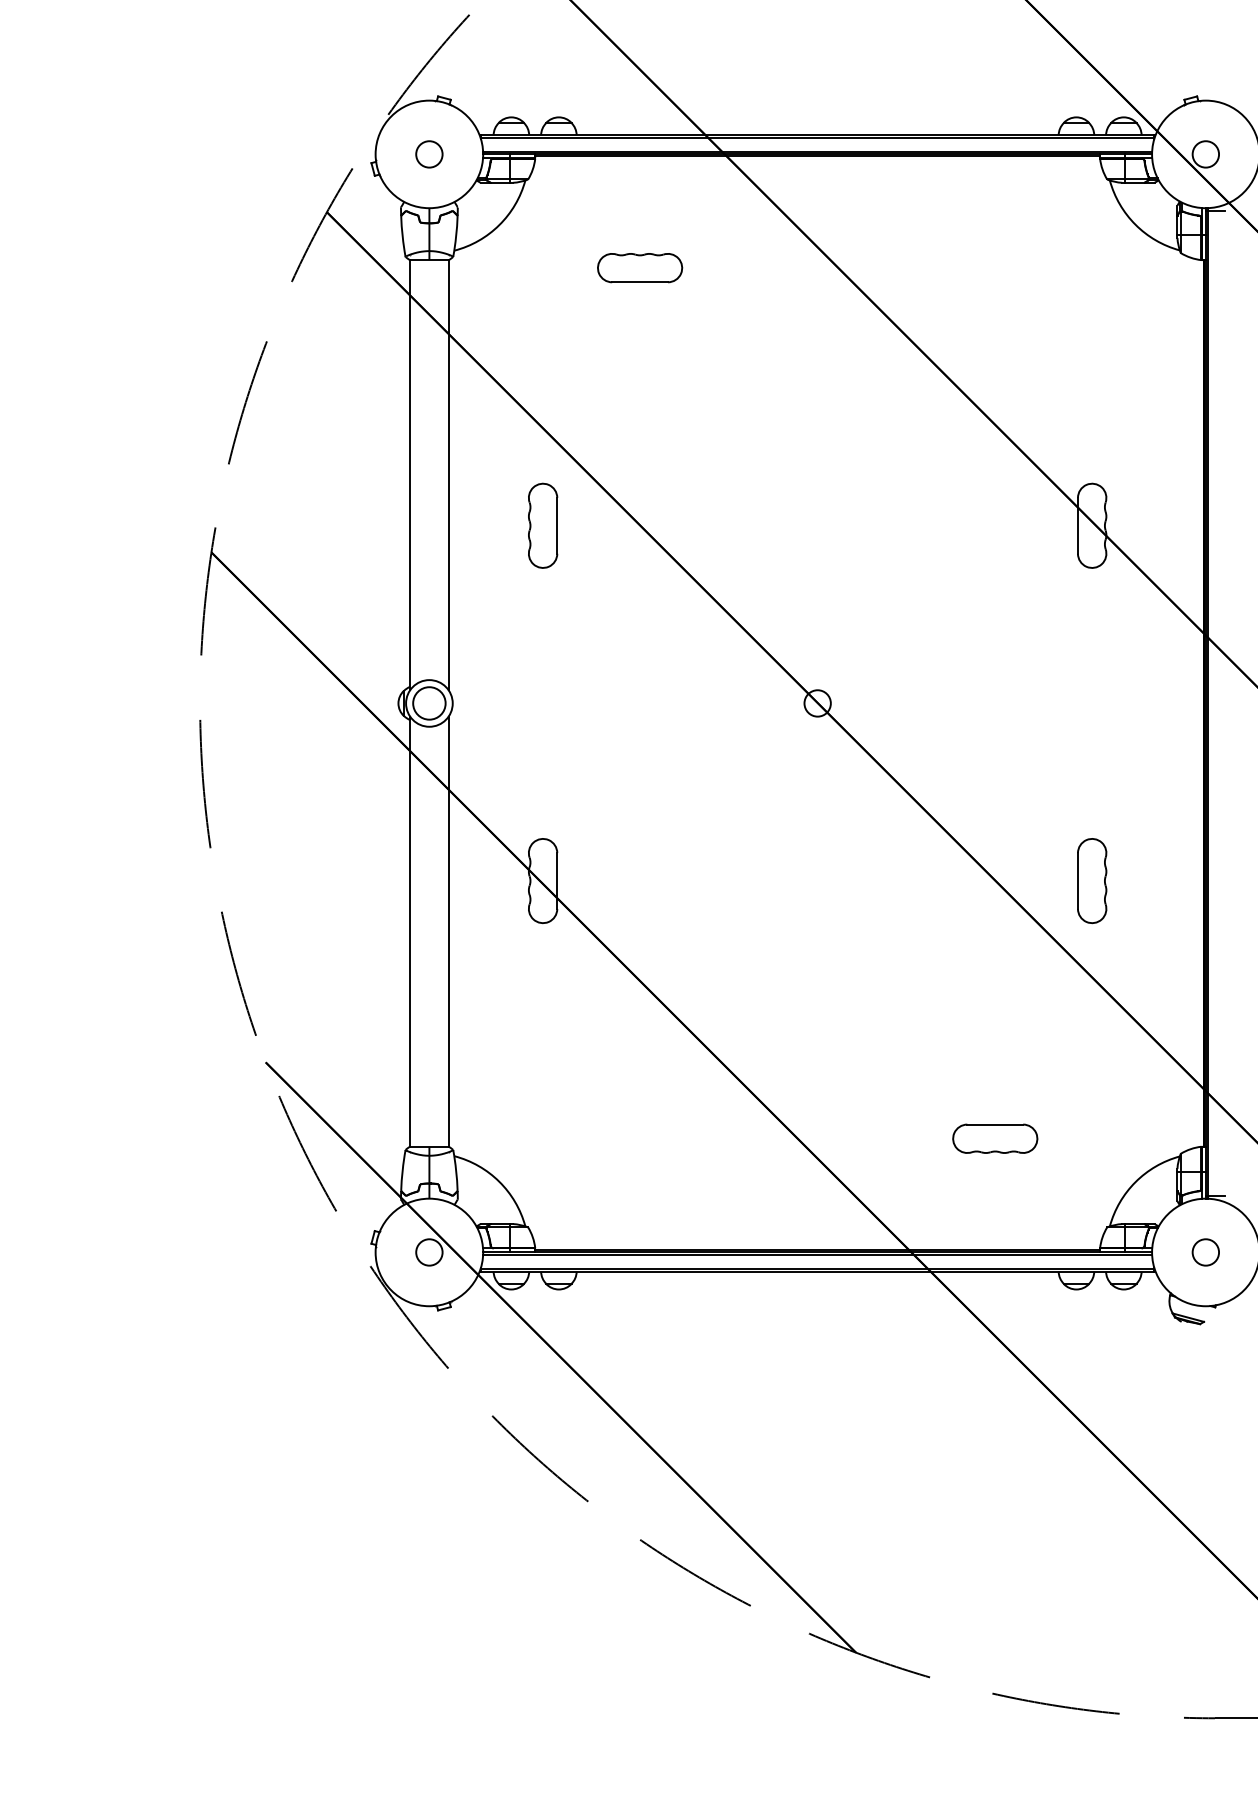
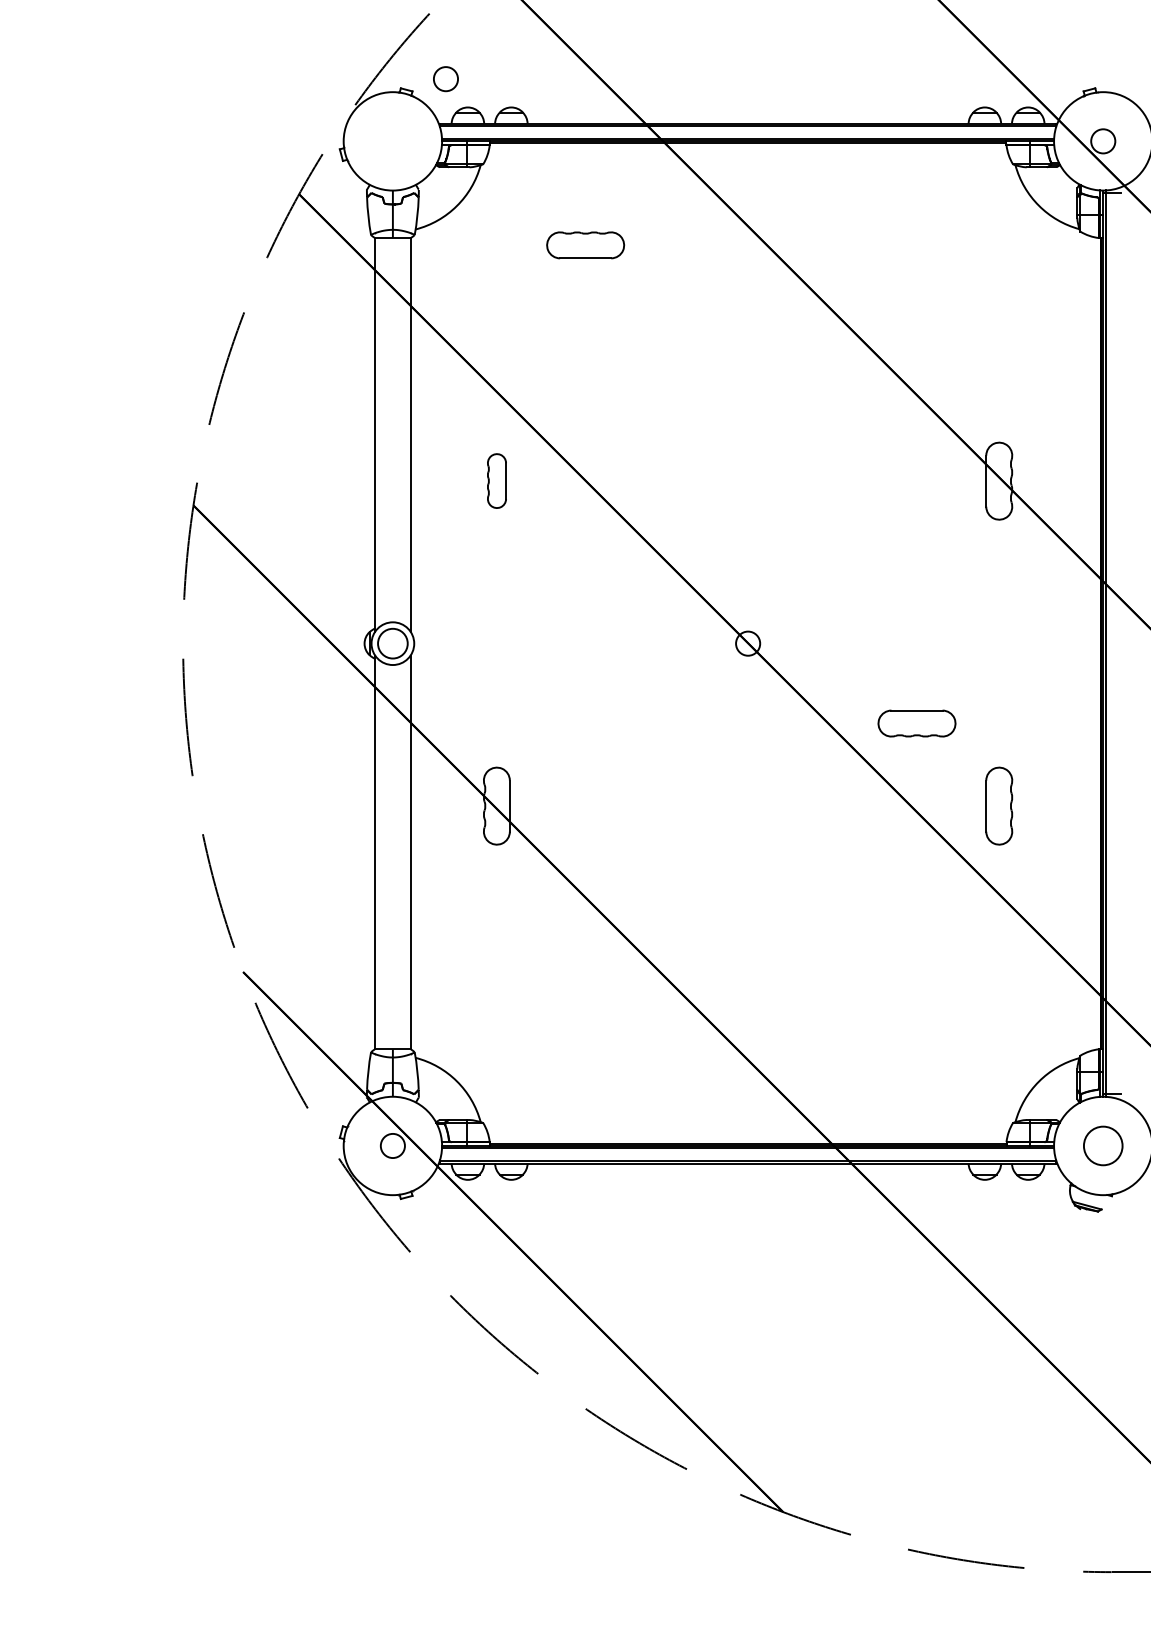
circle: (429, 154) -> (446, 79), moved
part: (543, 525) -> (497, 480), size x0.7
part: (995, 1138) -> (917, 723), moved
circle: (1205, 1252) -> (1102, 1146), size x1.6

